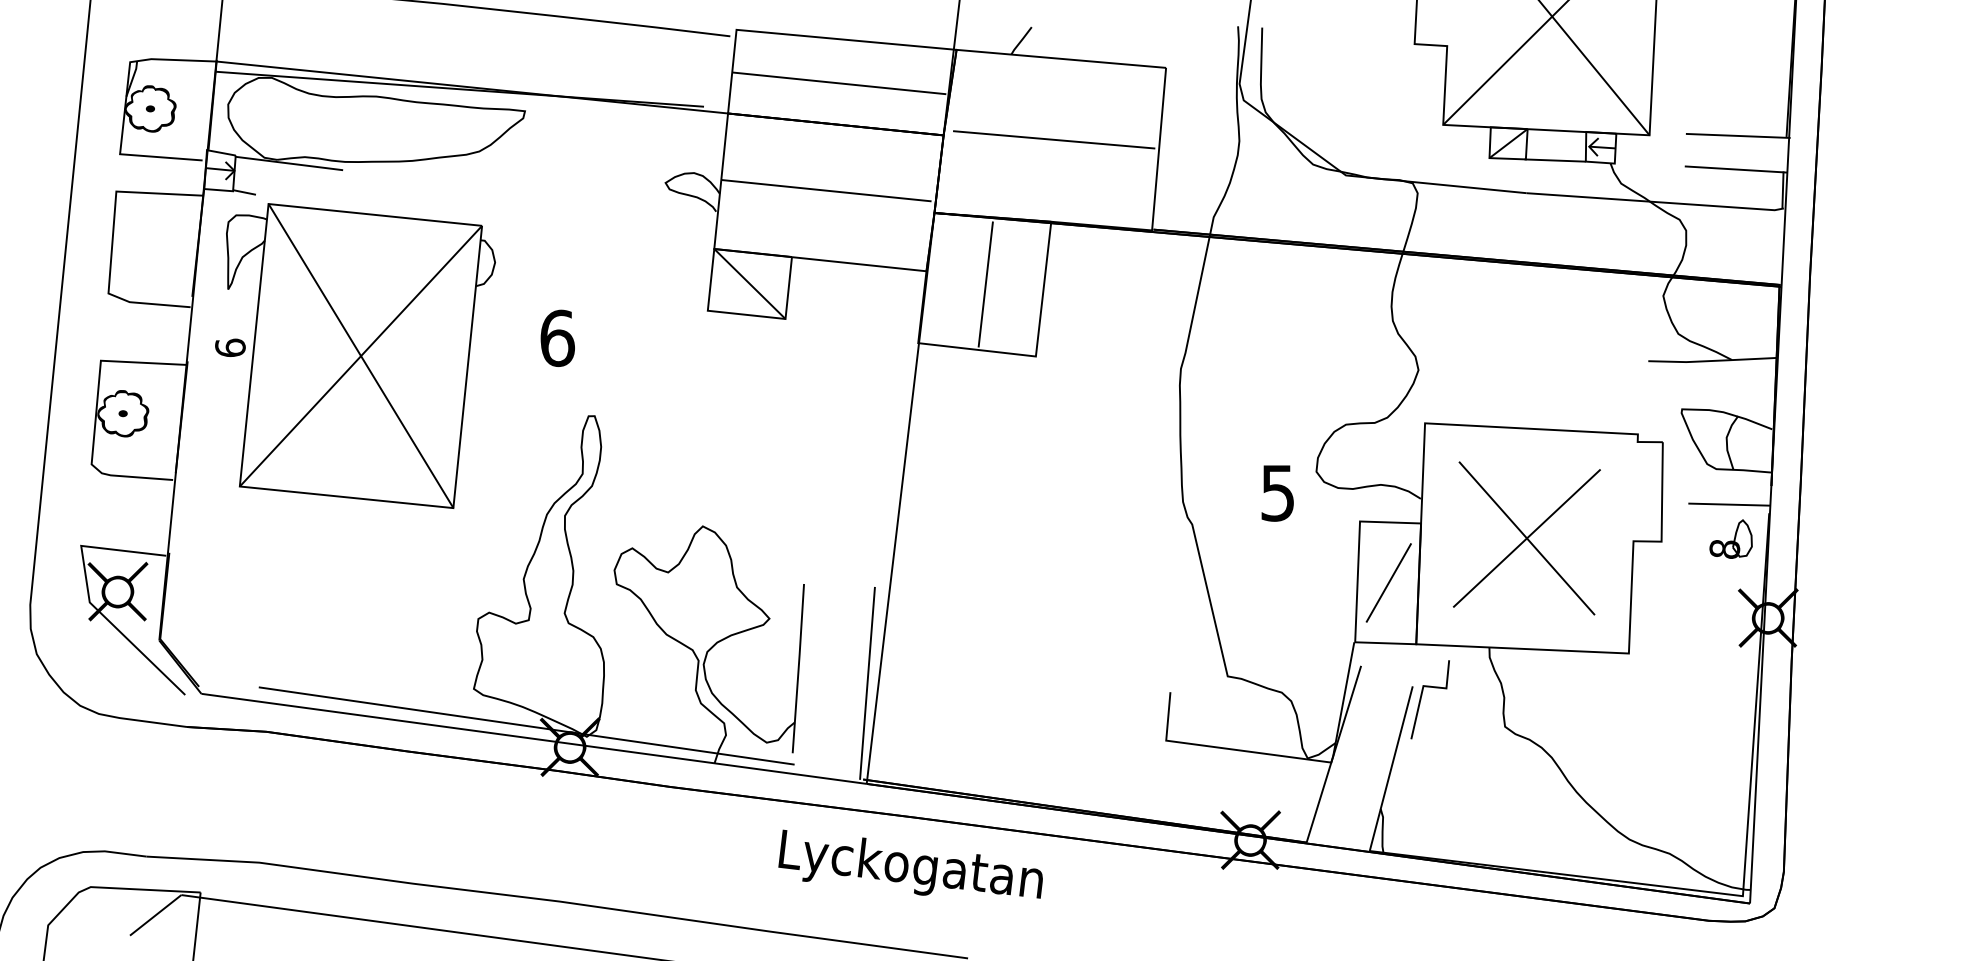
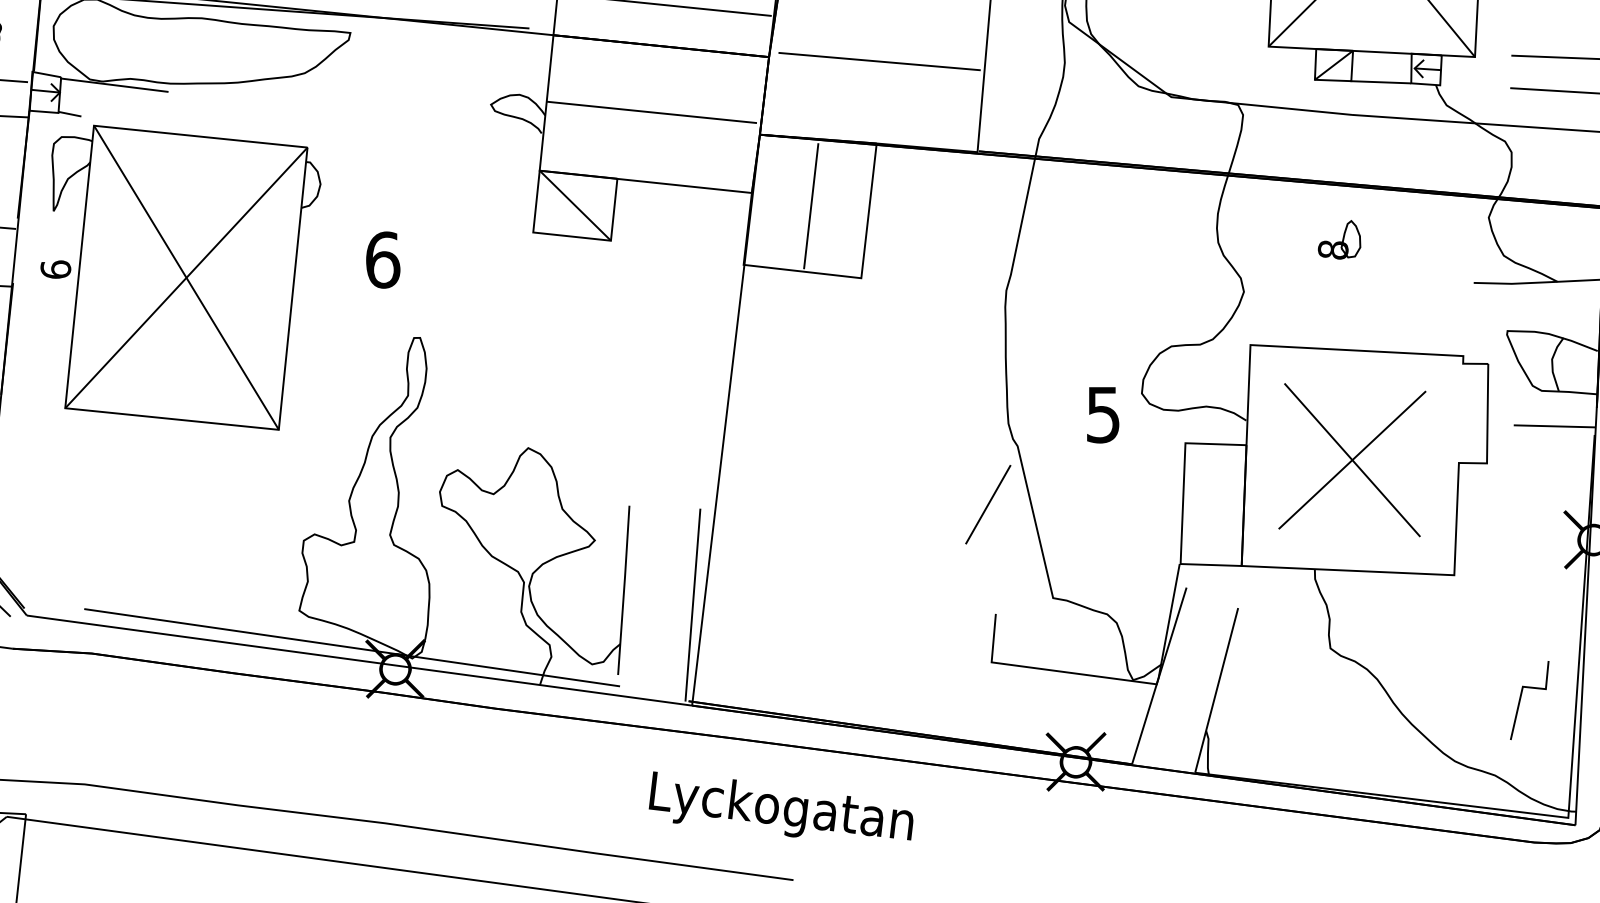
part: (1730, 538) -> (1338, 239), moved
line: (1388, 582) -> (987, 504), moved
line: (1421, 699) -> (1520, 700), moved
text: (910, 863) -> (780, 805), moved

